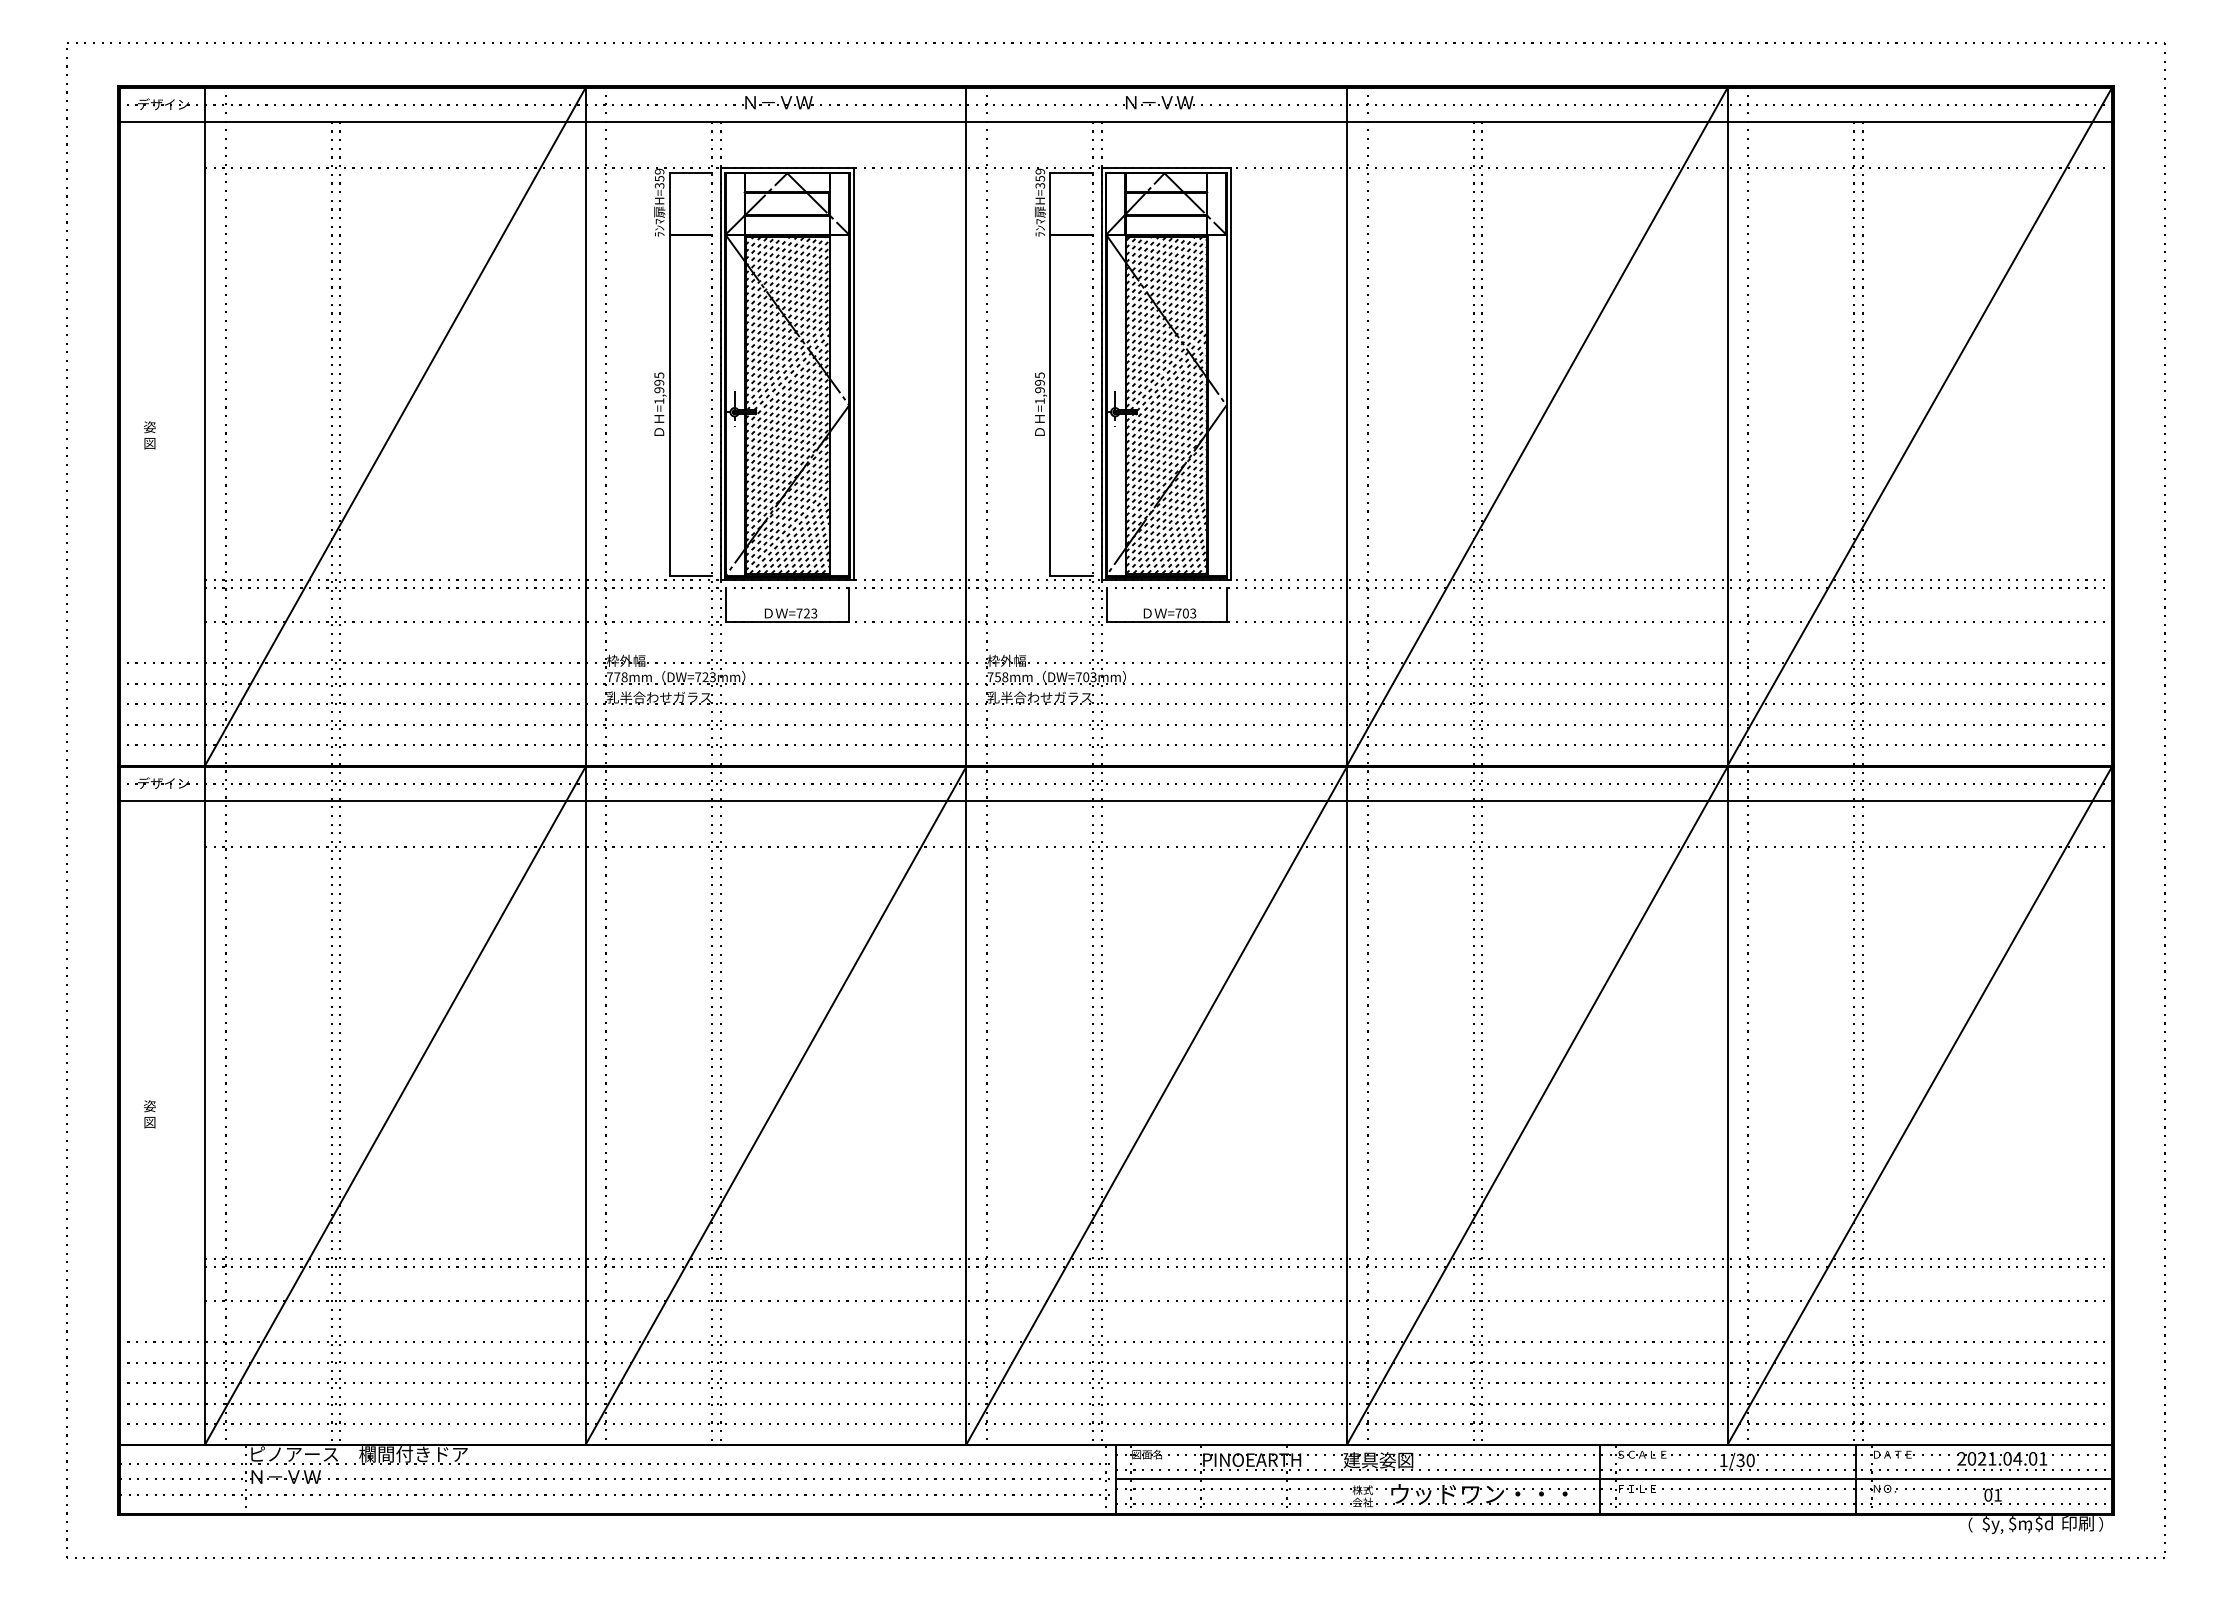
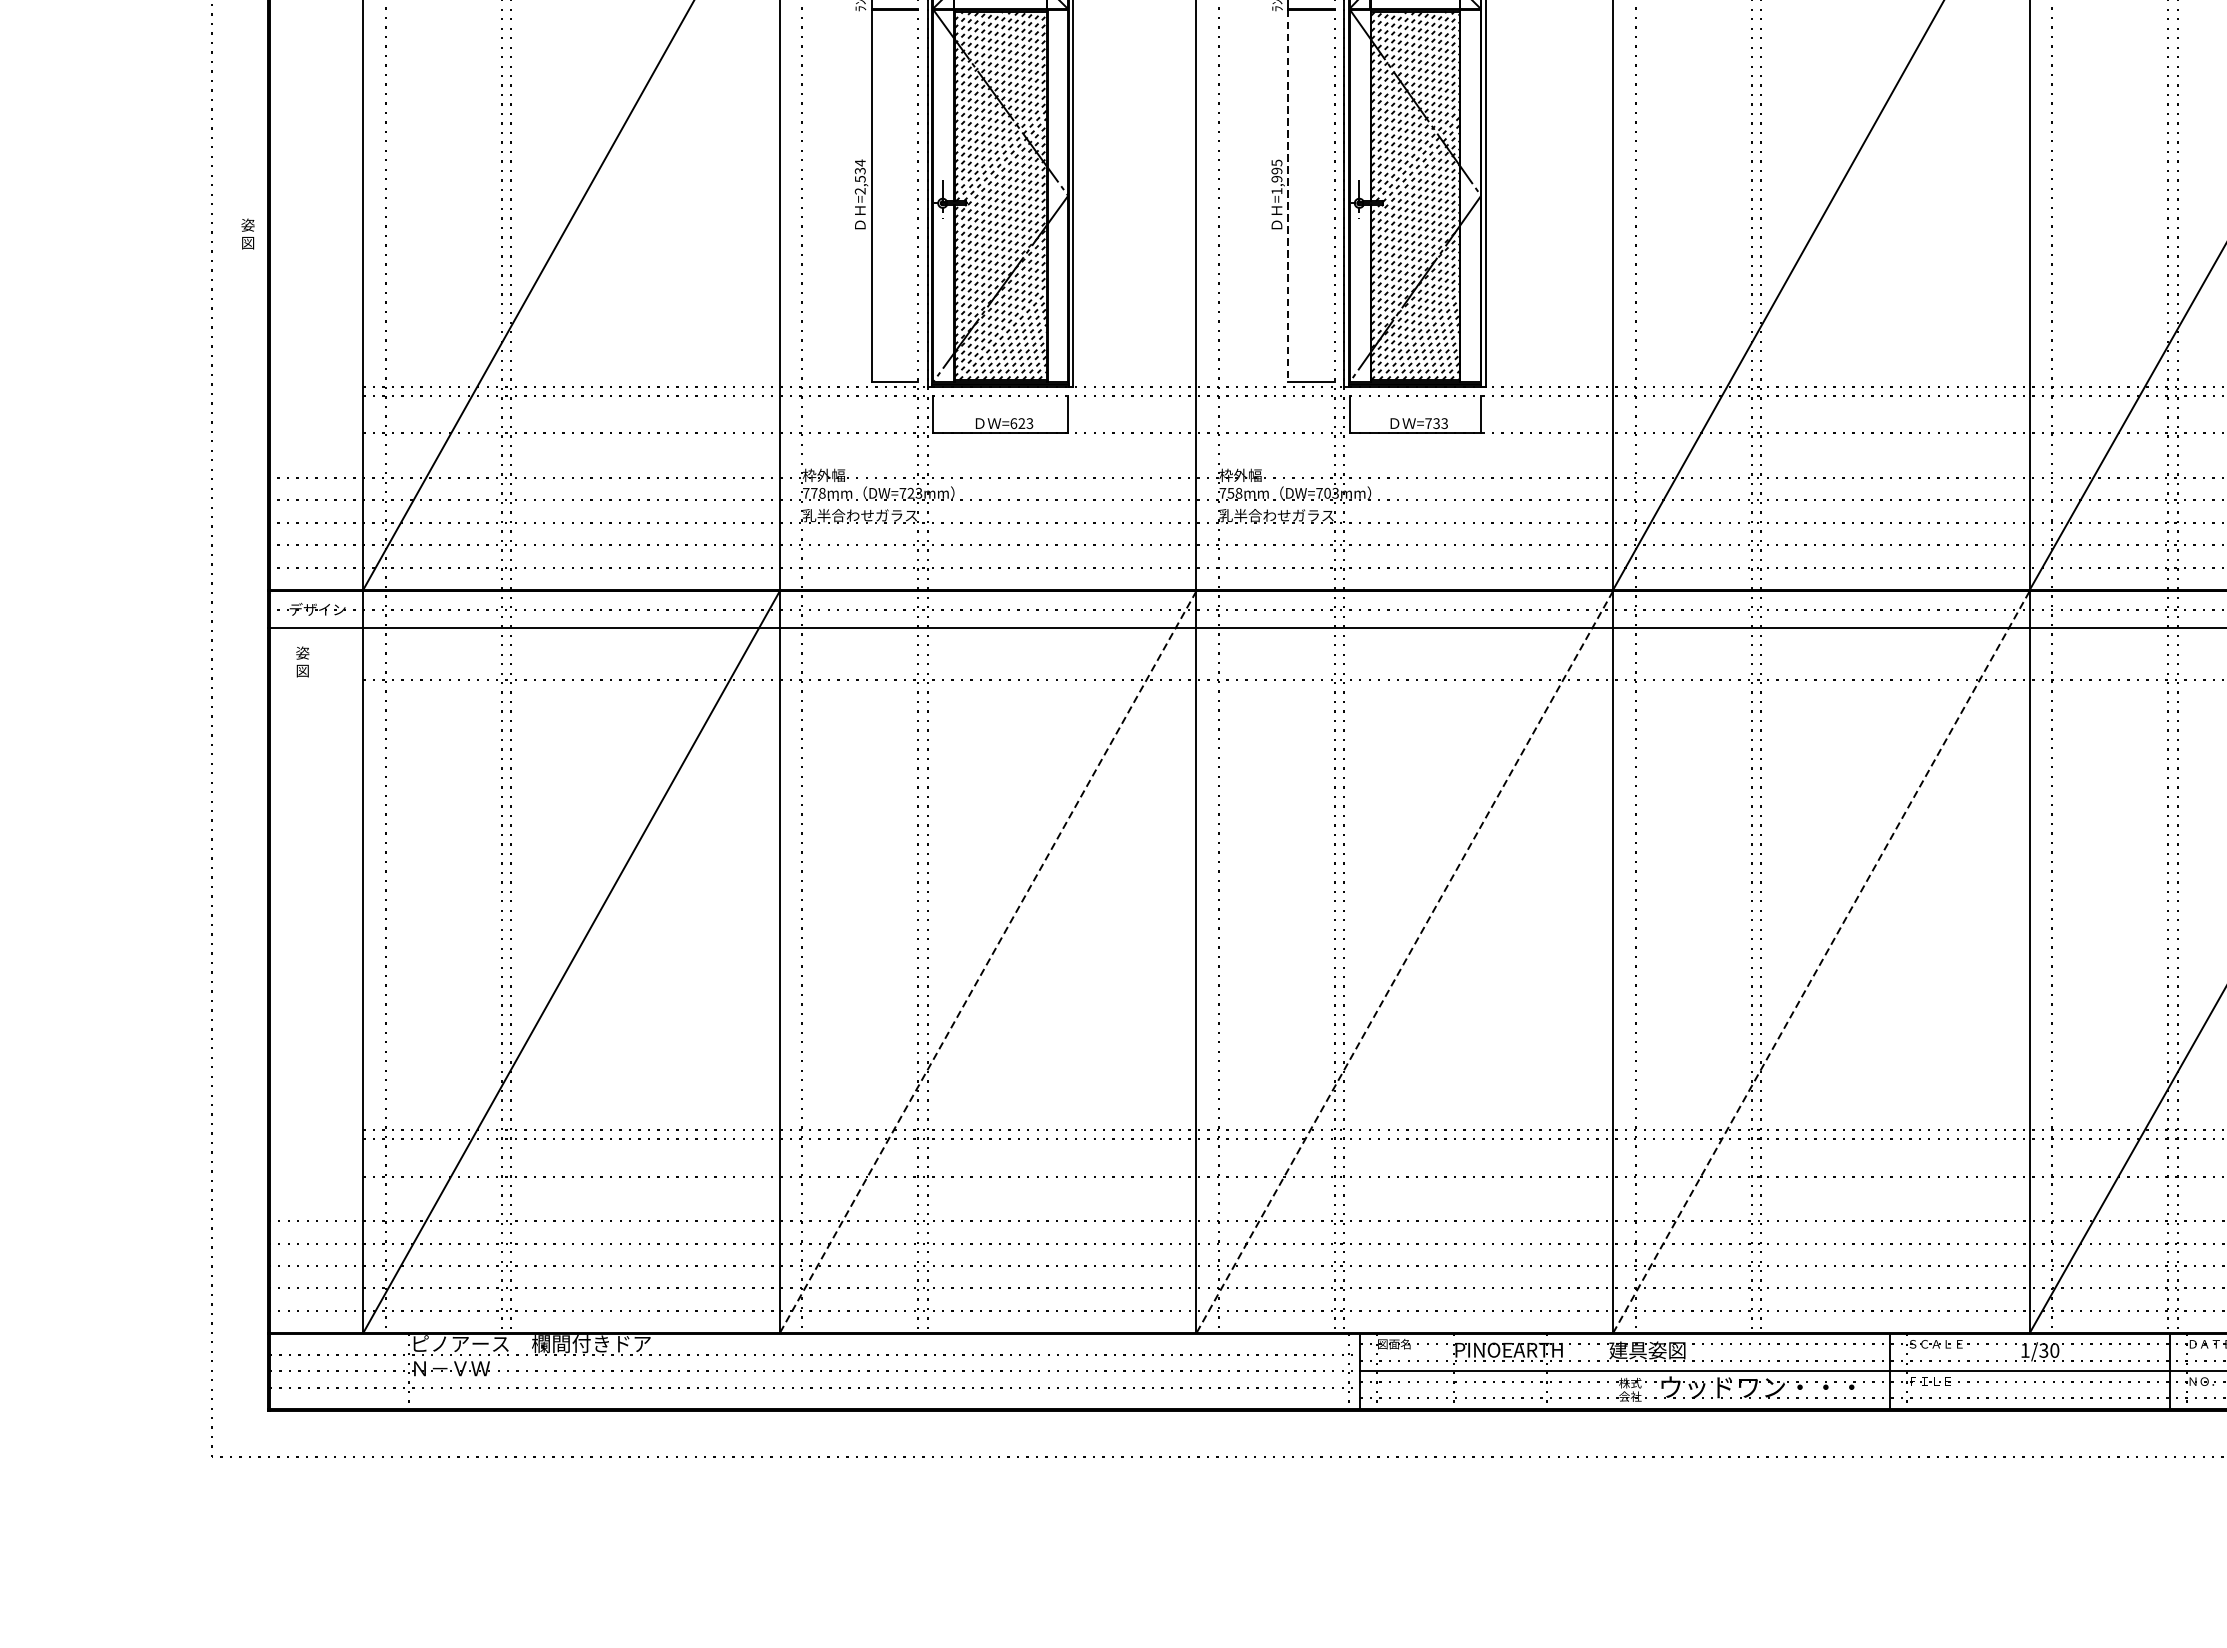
text: (659, 388) -> (860, 177), =1,995 -> =2,534
line: (1050, 405) -> (1288, 195), solid -> dashed
text: (149, 435) -> (247, 234), moved
text: (799, 613) -> (1013, 423), =723 -> =623
text: (1185, 613) -> (1436, 423), =703 -> =733
line: (776, 1105) -> (988, 962), solid -> dashed
line: (1156, 1105) -> (1404, 962), solid -> dashed
line: (1537, 1105) -> (1821, 962), solid -> dashed
text: (149, 1114) -> (302, 662), moved

